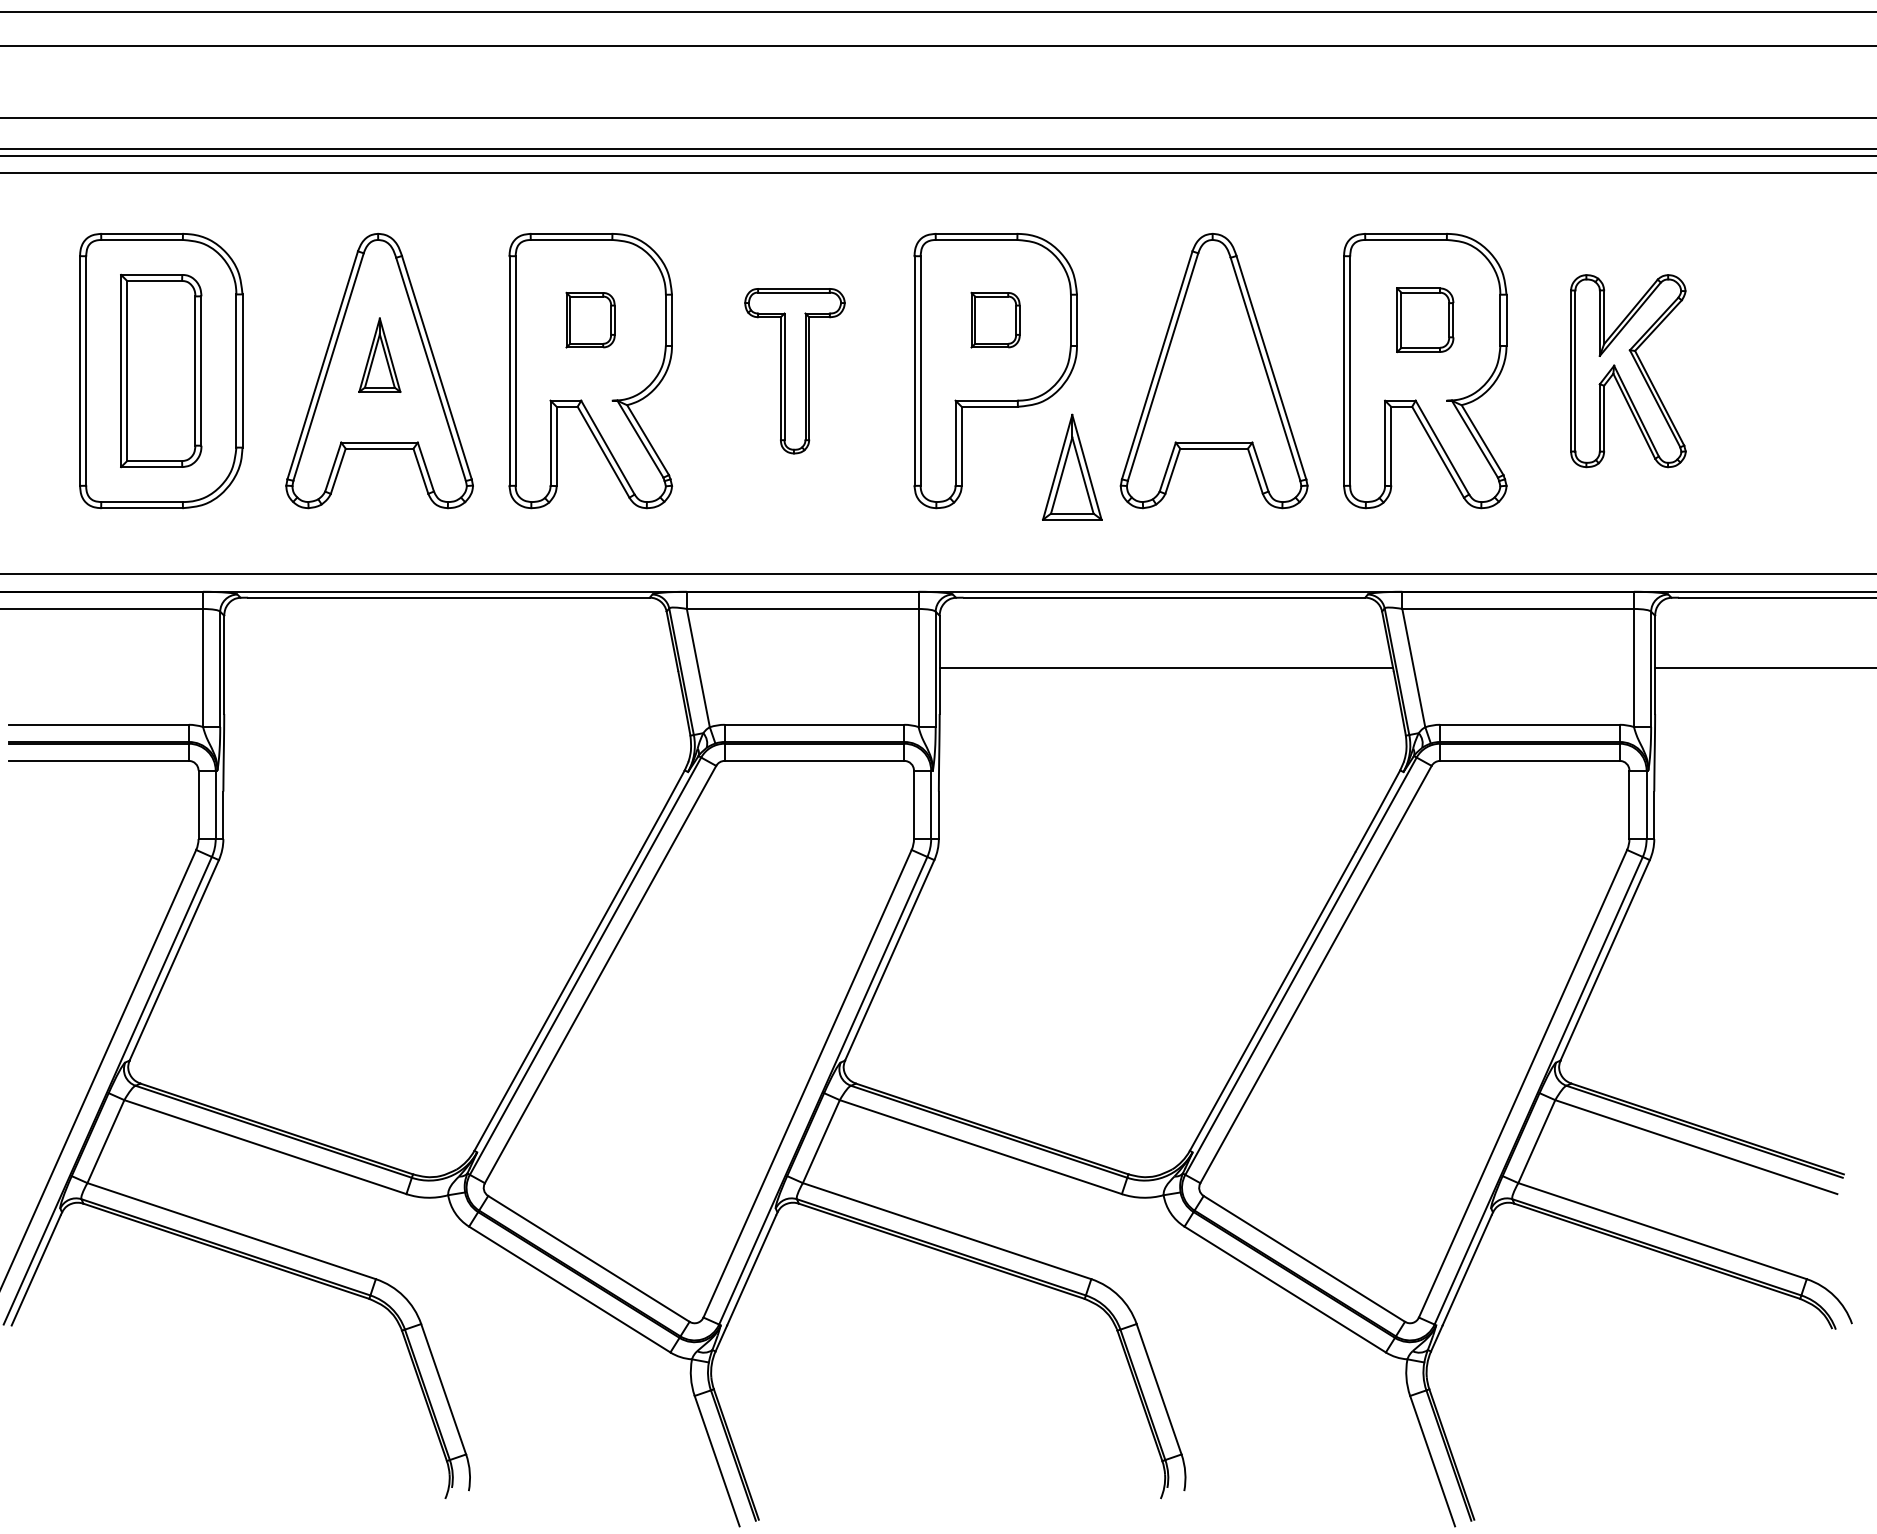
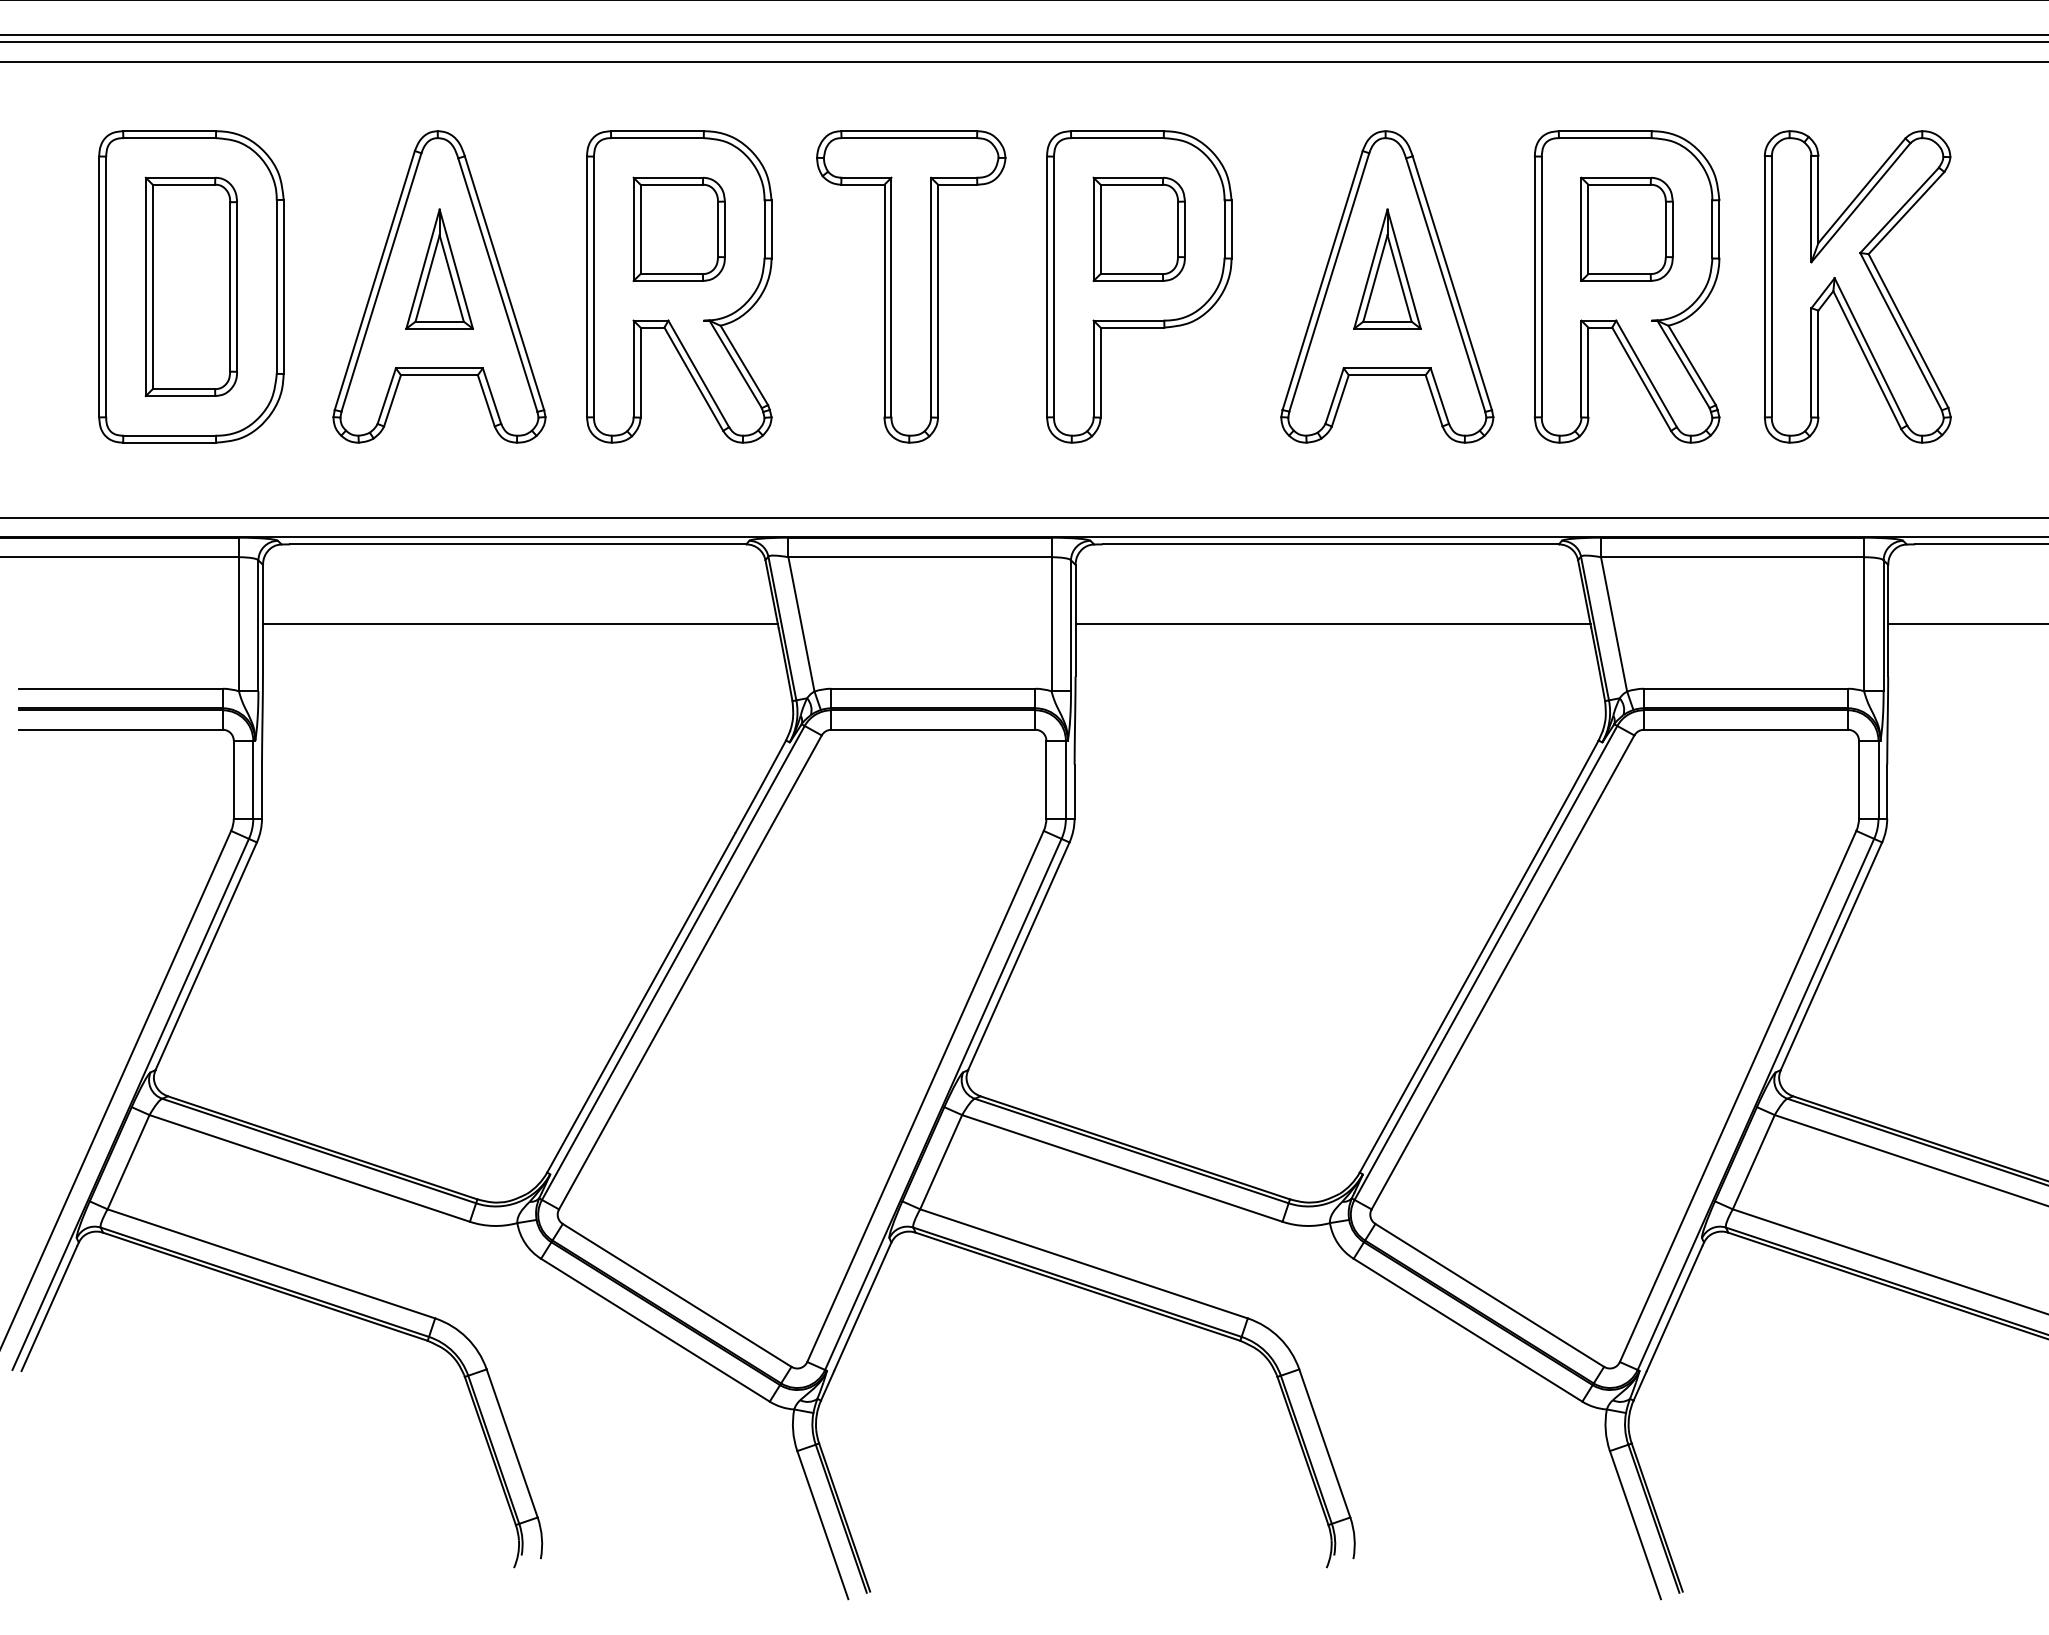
part: (590, 319) -> (678, 228), size x1.67
part: (995, 319) -> (1138, 228), size x1.67
part: (1425, 319) -> (1627, 228), size x1.43
part: (379, 354) -> (439, 268), size x1.43
part: (794, 371) -> (910, 287), size x1.67
part: (1628, 371) -> (1857, 287), size x1.43
part: (1072, 466) -> (1387, 268), moved
line: (450, 668) -> (519, 624), added

